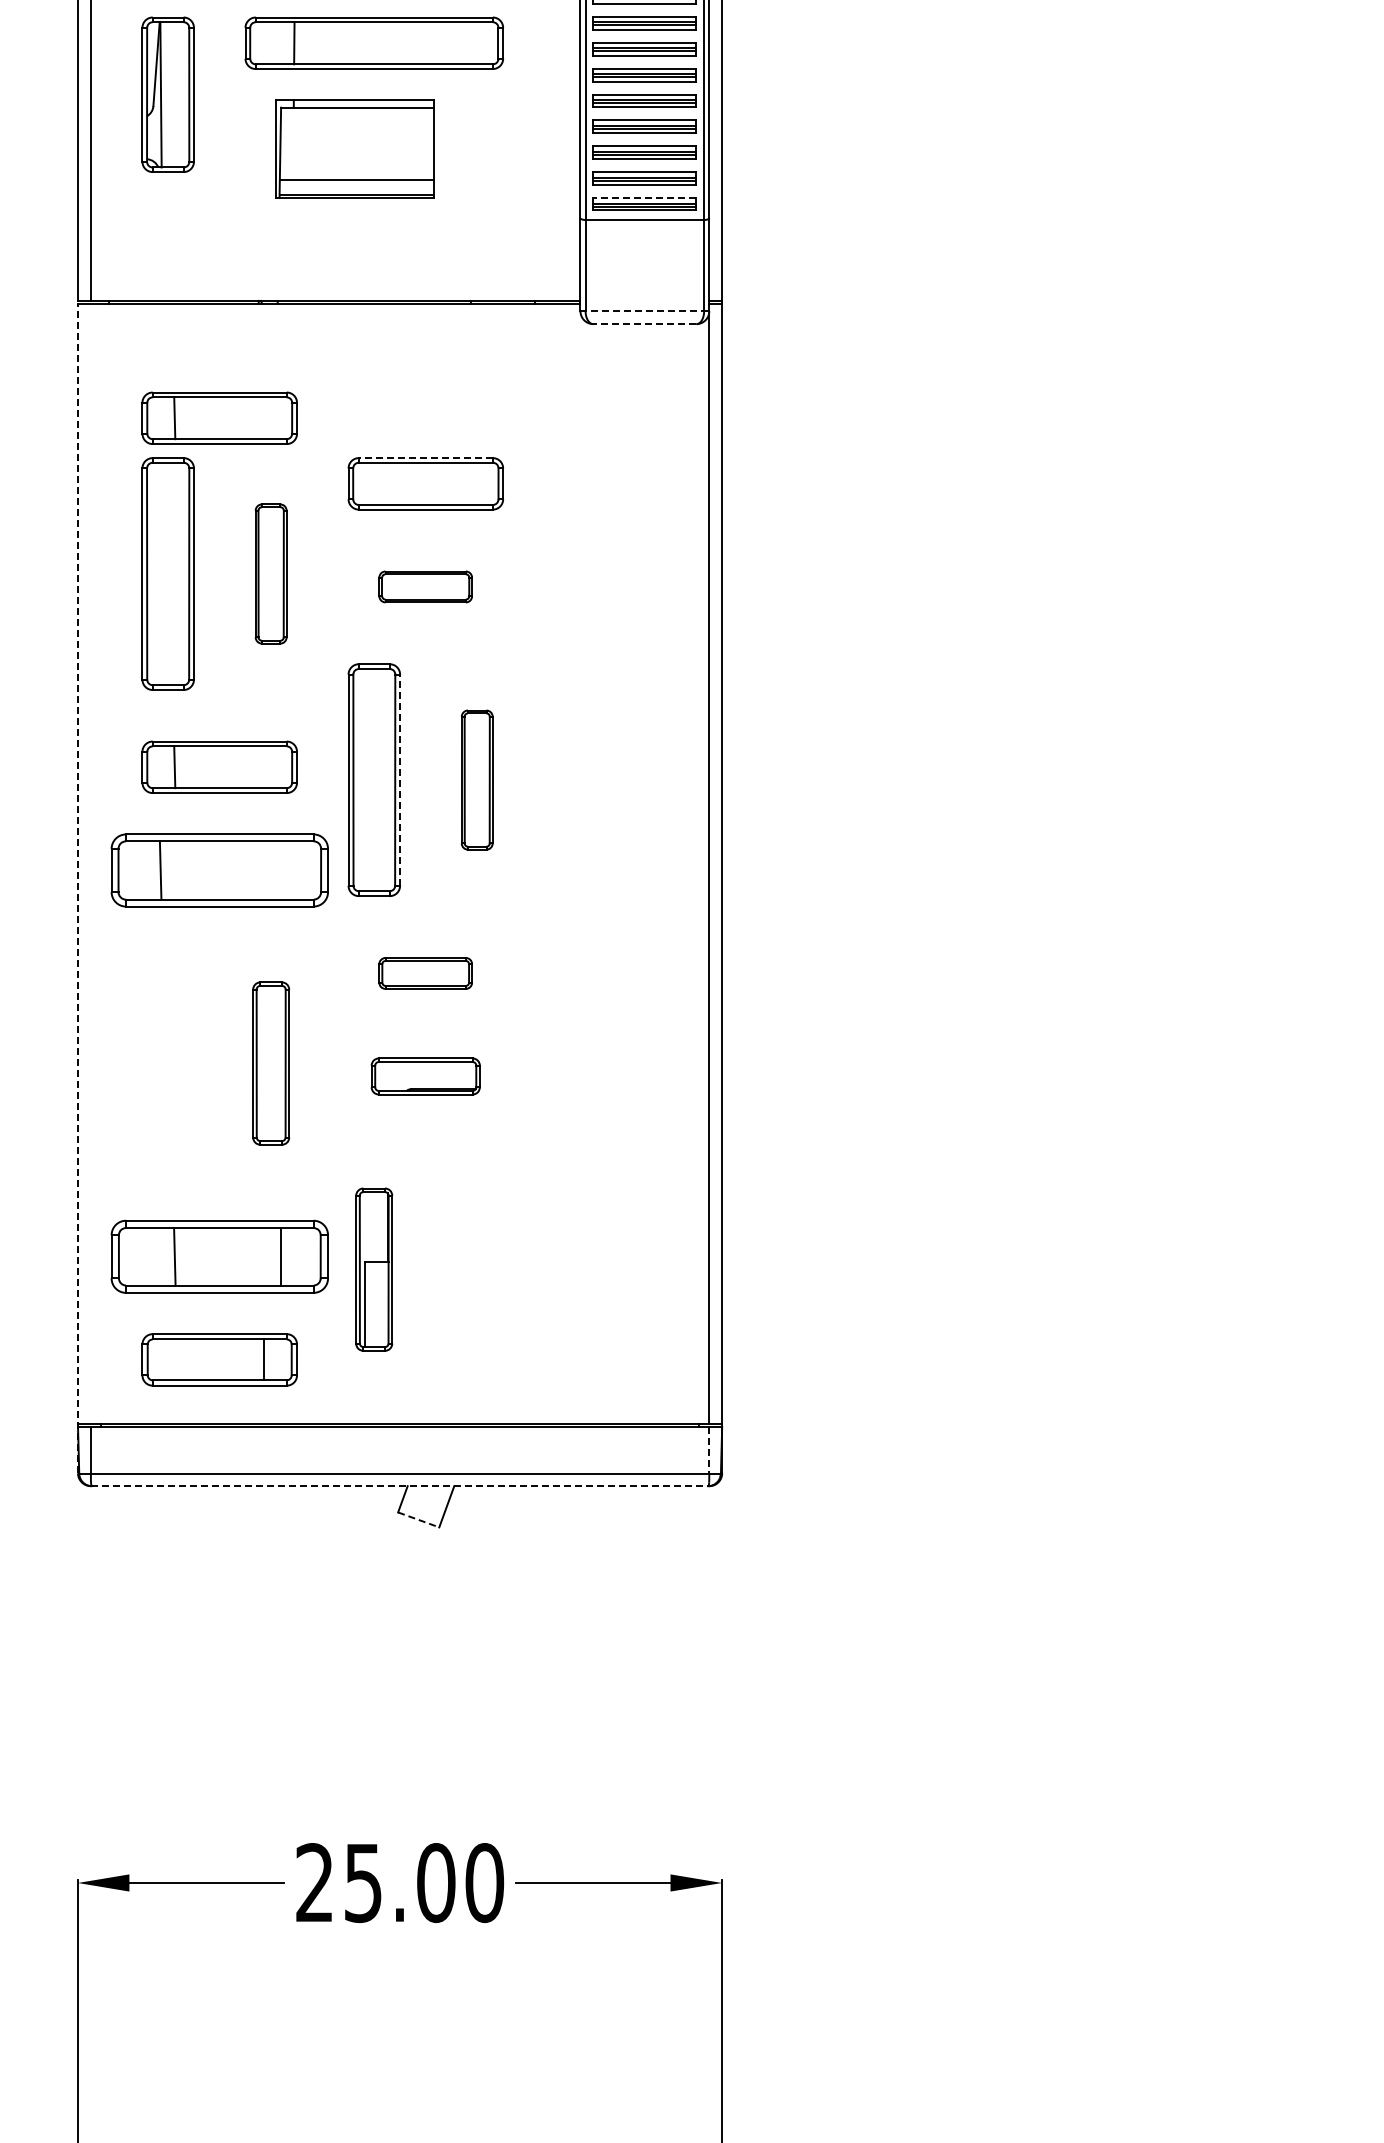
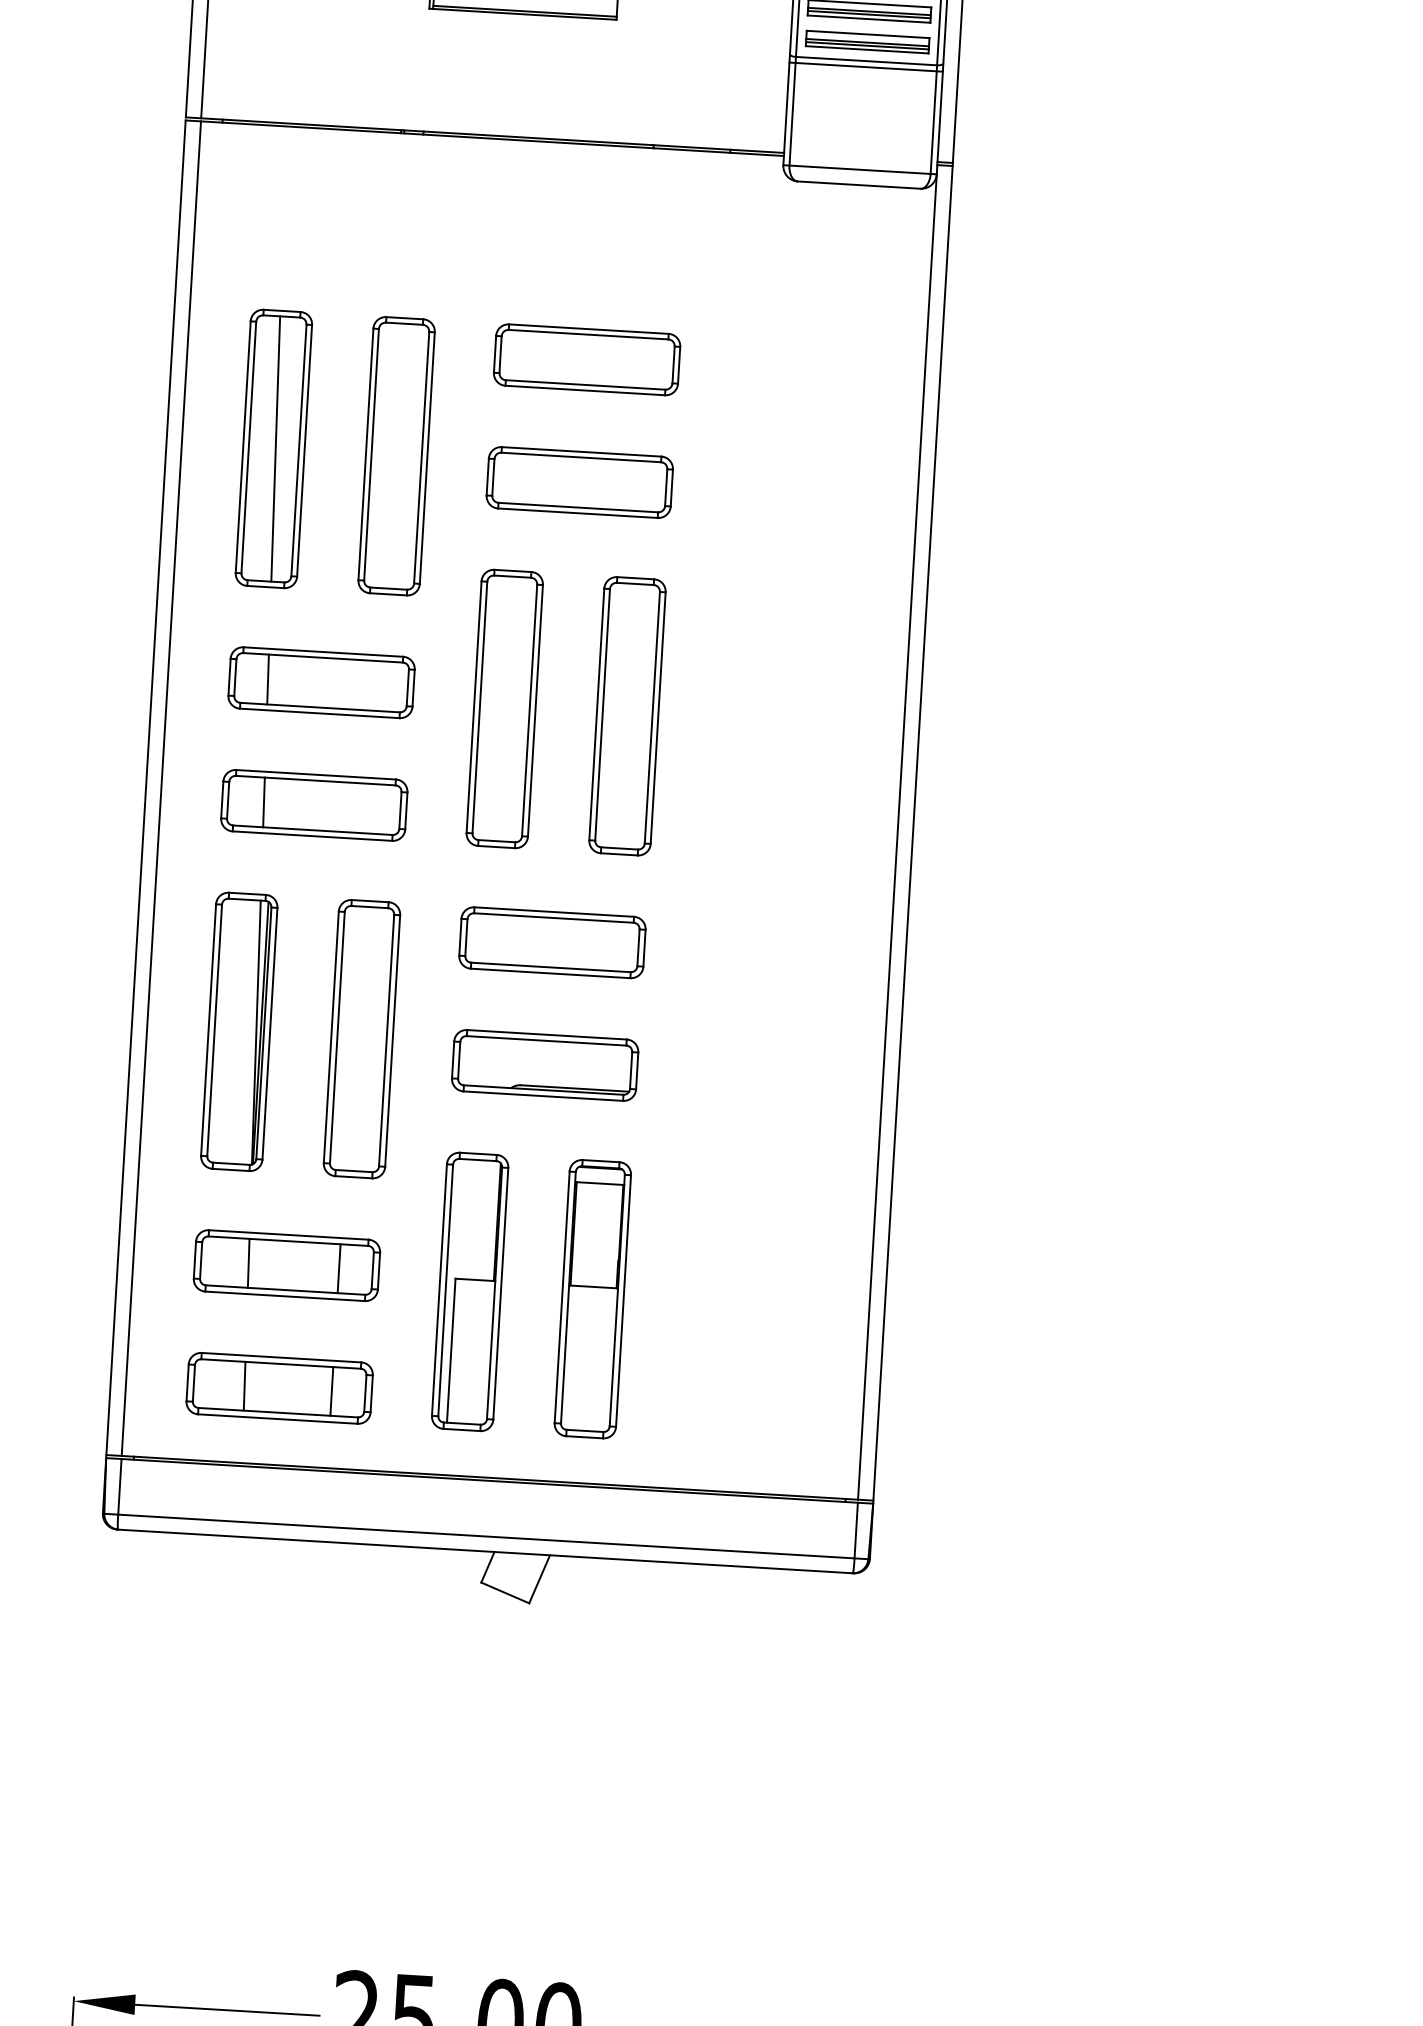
line: (644, 197) -> (867, 34), dashed -> solid
line: (644, 225) -> (865, 67), added
line: (645, 311) -> (860, 170), dashed -> solid
line: (644, 324) -> (858, 185), dashed -> solid
part: (219, 417) -> (346, 266), removed
line: (425, 458) -> (588, 329), dashed -> solid
line: (169, 573) -> (275, 448), added
part: (270, 573) -> (395, 455), size x1.67
part: (425, 586) -> (579, 481), size x1.67
part: (476, 779) -> (626, 715), size x1.67
line: (400, 780) -> (535, 711), dashed -> solid
line: (90, 863) -> (160, 788), added
part: (219, 869) -> (314, 804), size x0.71
line: (78, 888) -> (144, 817), dashed -> solid
part: (425, 973) -> (552, 942), size x1.67
part: (167, 1063) -> (238, 1031), added
part: (270, 1063) -> (361, 1038), size x1.43
part: (425, 1076) -> (544, 1065), size x1.43
part: (219, 1256) -> (286, 1265), size x0.71
part: (373, 1269) -> (469, 1291), size x1.43
part: (476, 1269) -> (591, 1298), added
line: (189, 1359) -> (243, 1385), added
line: (709, 1450) -> (856, 1530), dashed -> solid
line: (400, 1486) -> (485, 1551), dashed -> solid
line: (418, 1519) -> (505, 1592), dashed -> solid

